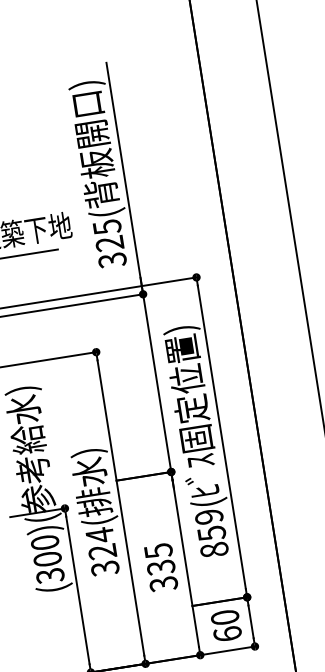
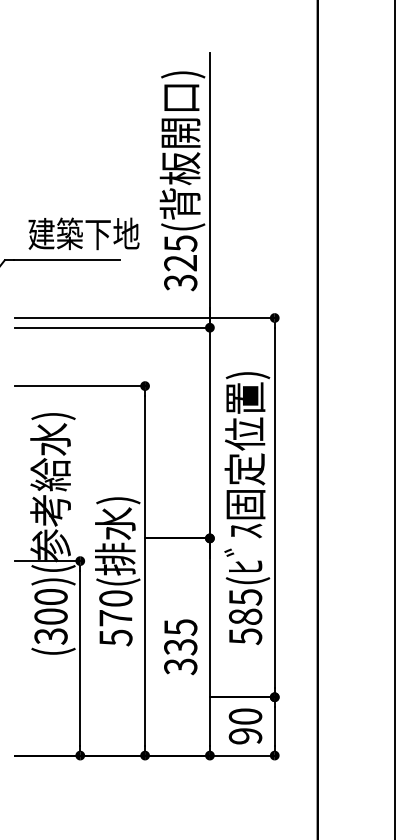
text: (211, 533) -> (245, 617), 859( -> 585(
text: (102, 551) -> (115, 617), 324( -> 570(
text: (227, 634) -> (245, 736), 60 -> 90

